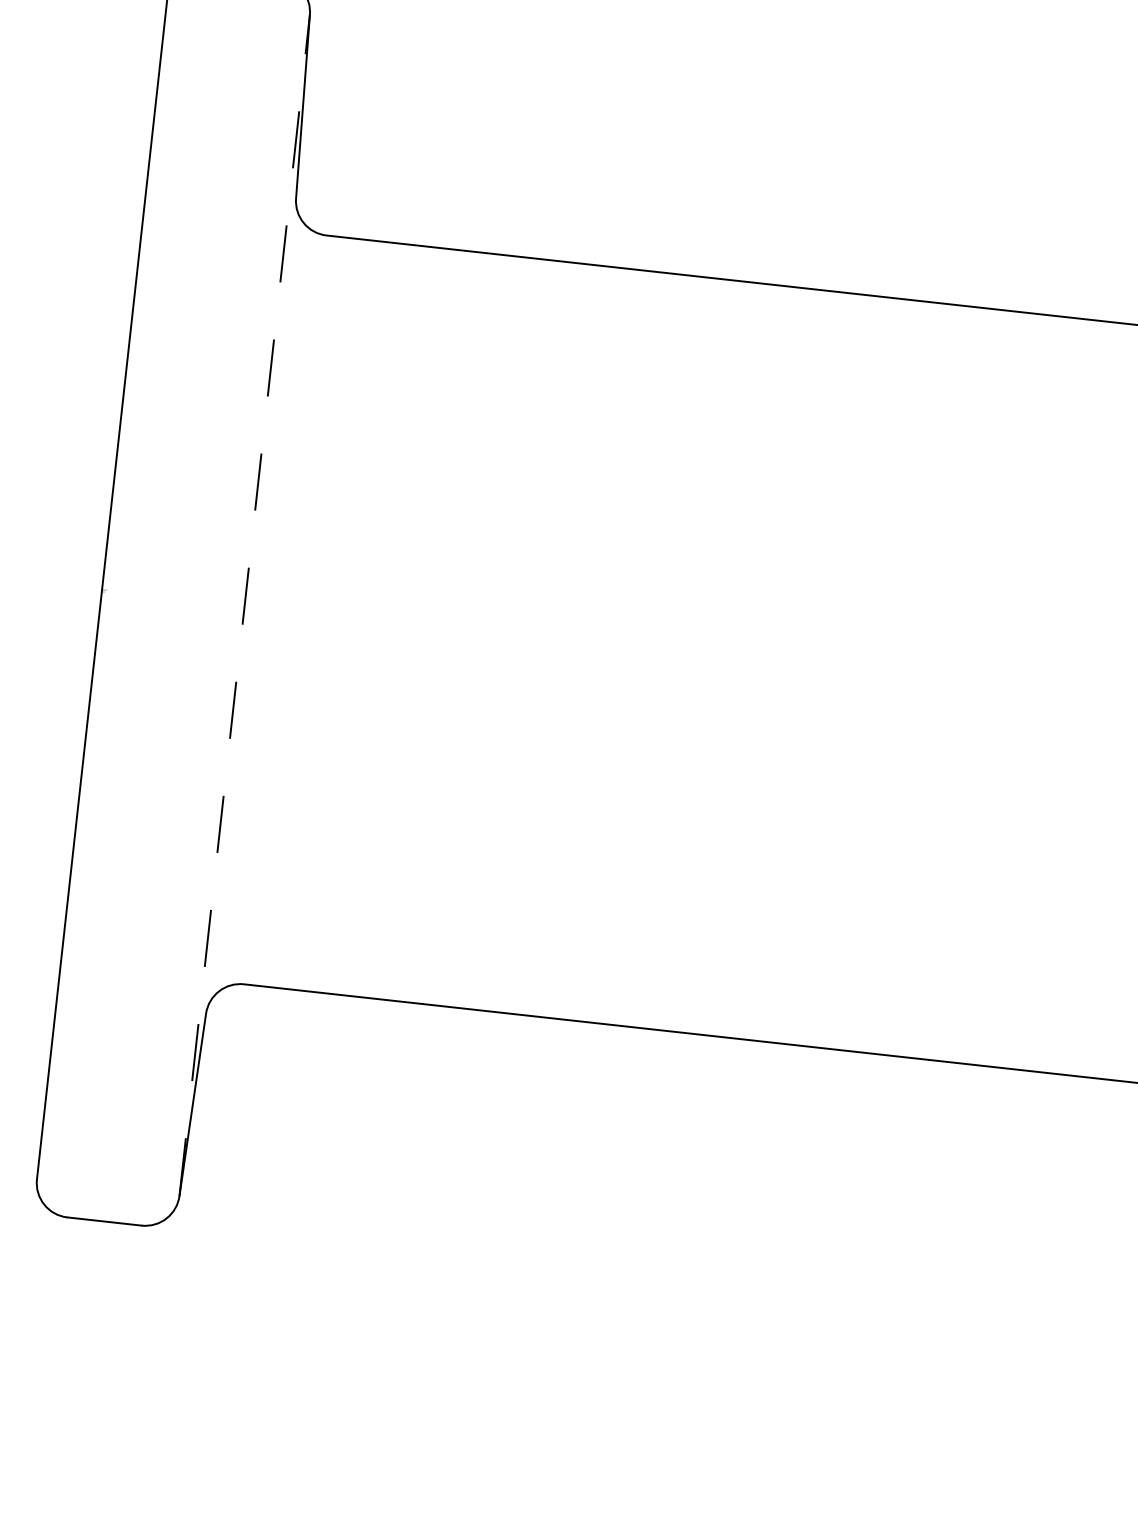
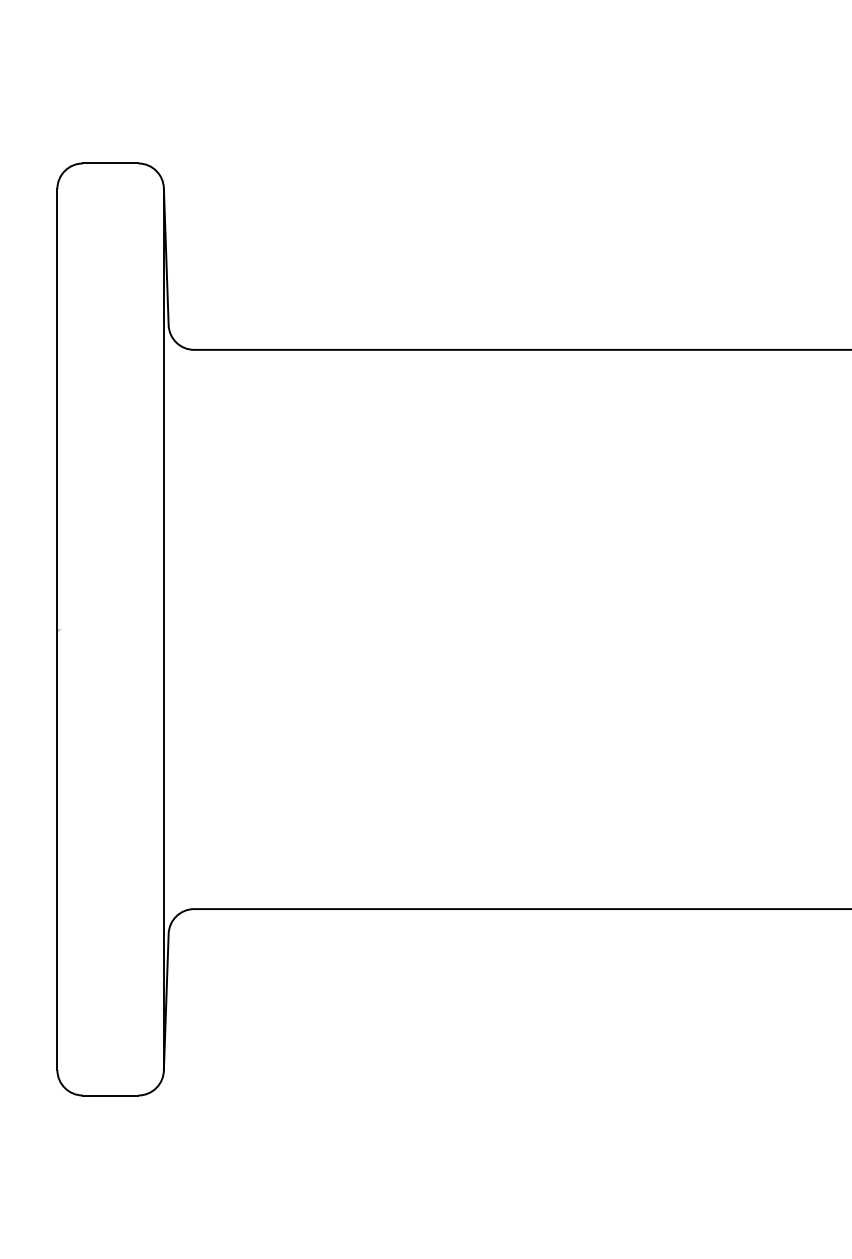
line: (244, 605) -> (163, 629), dashed -> solid

